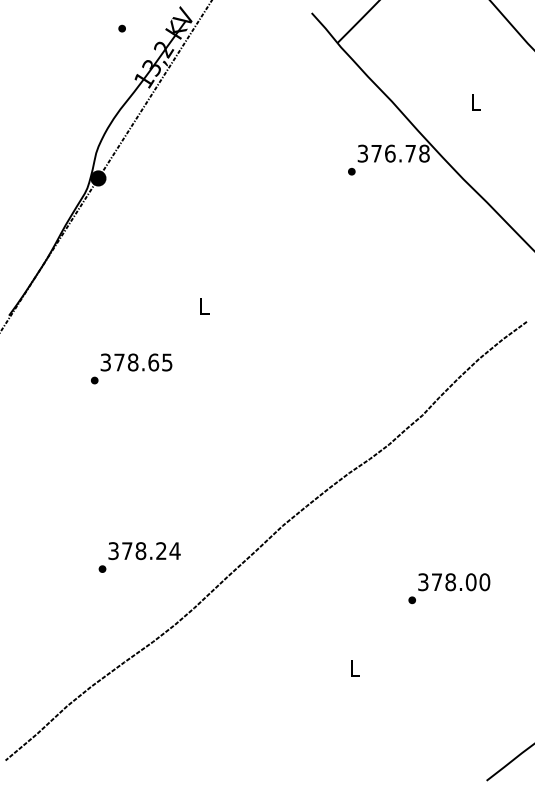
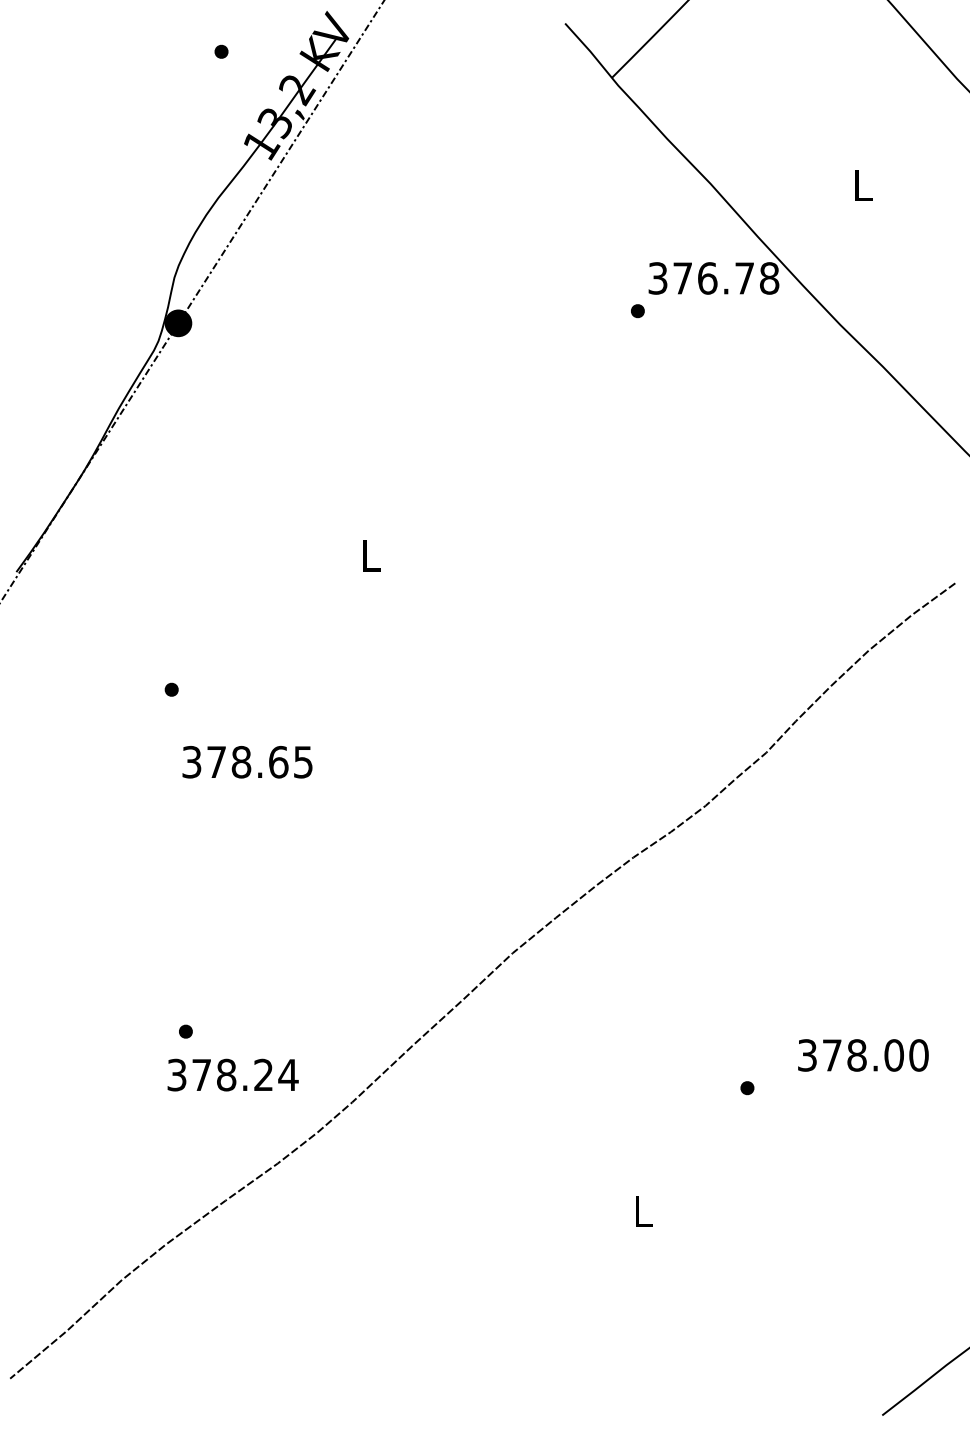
text: (136, 362) -> (247, 762), moved
text: (144, 551) -> (232, 1075), moved
text: (454, 582) -> (863, 1055), moved

